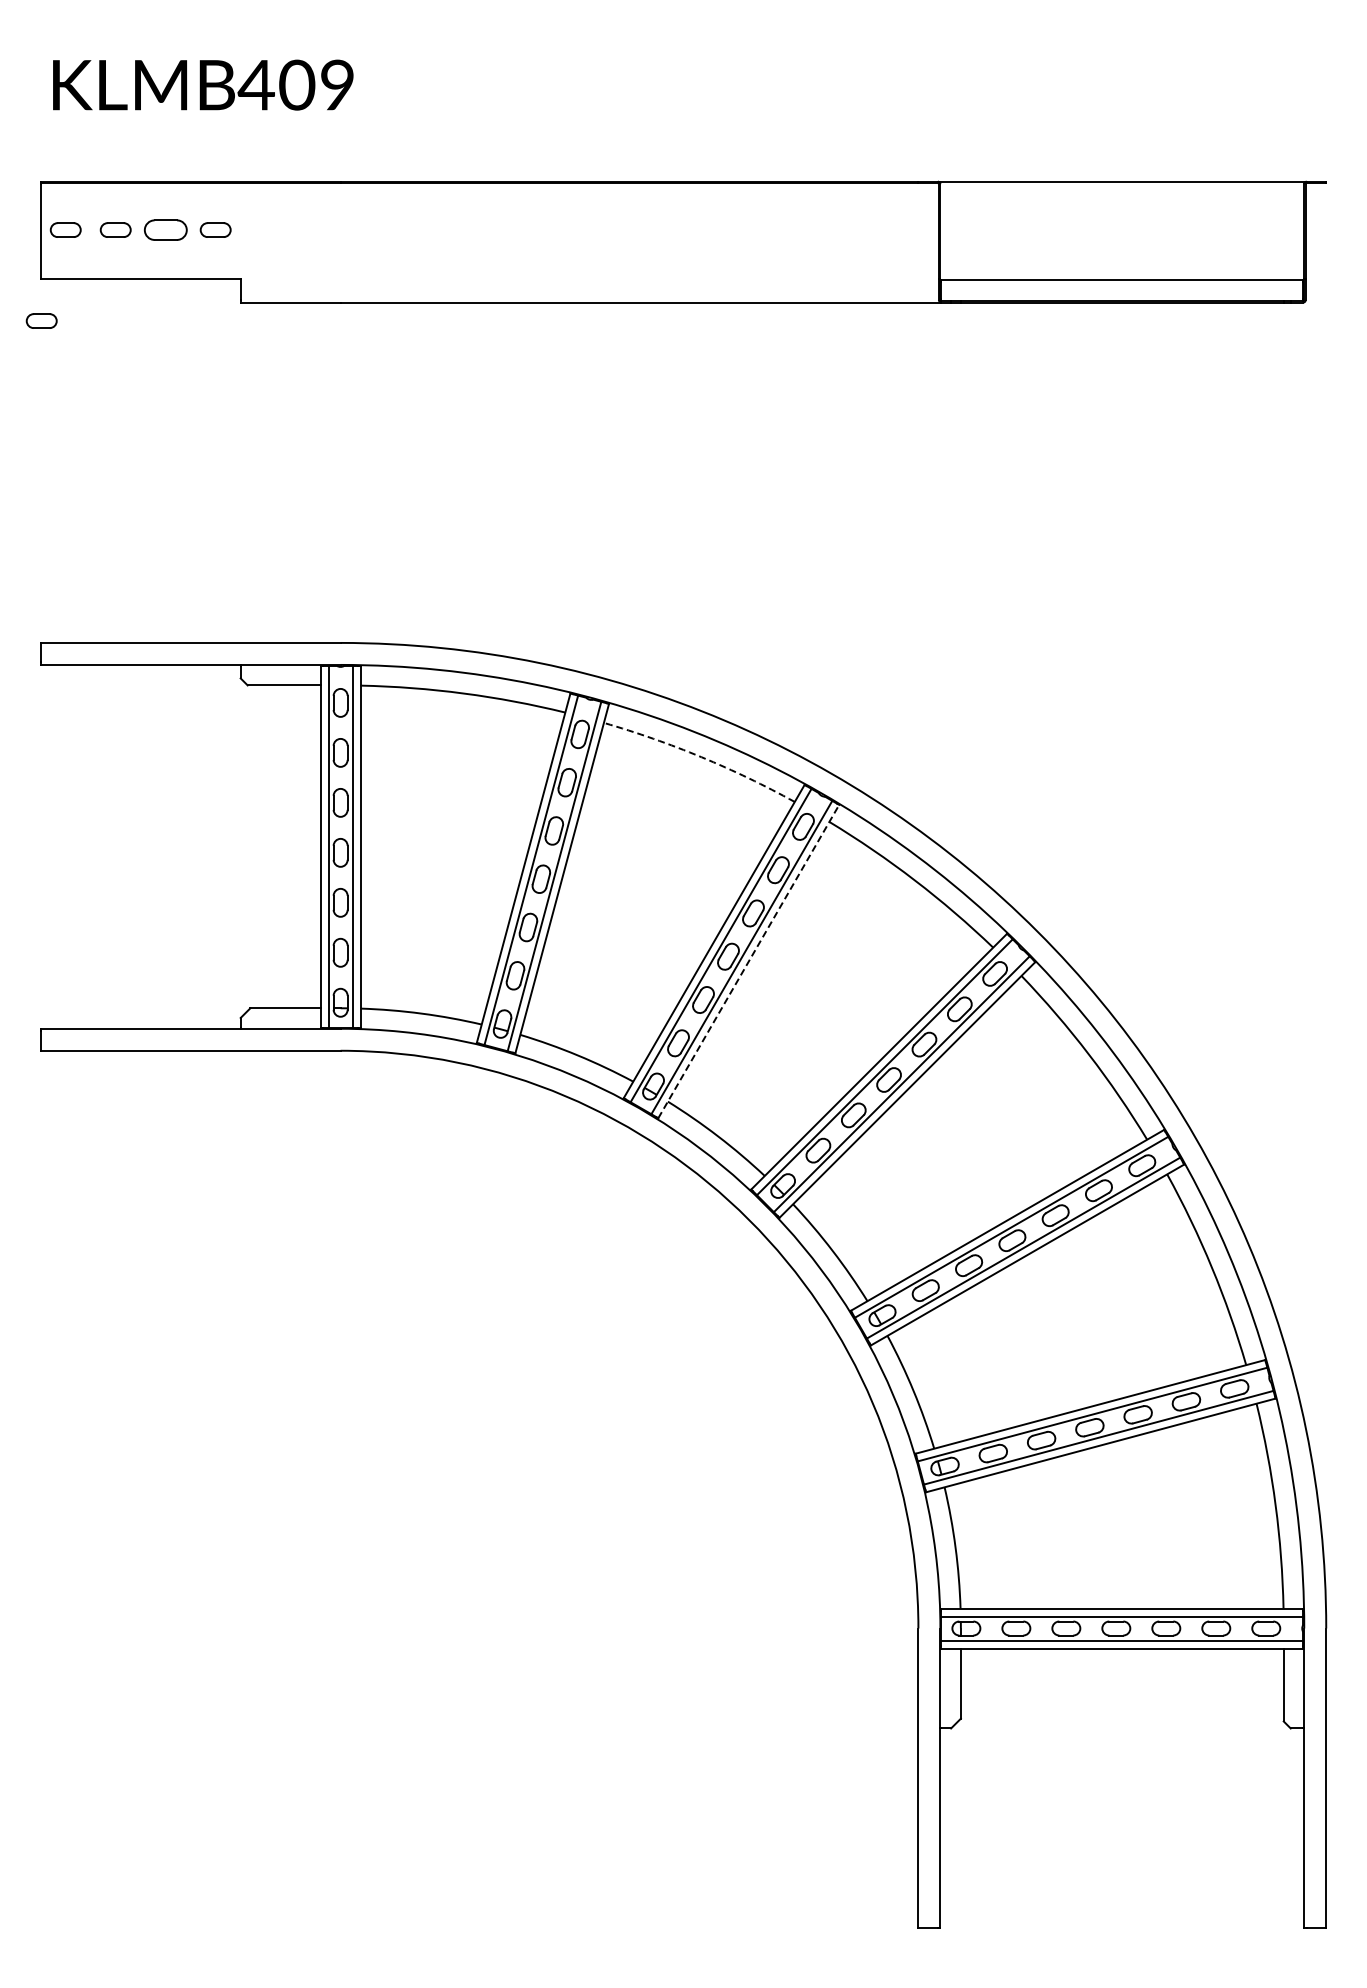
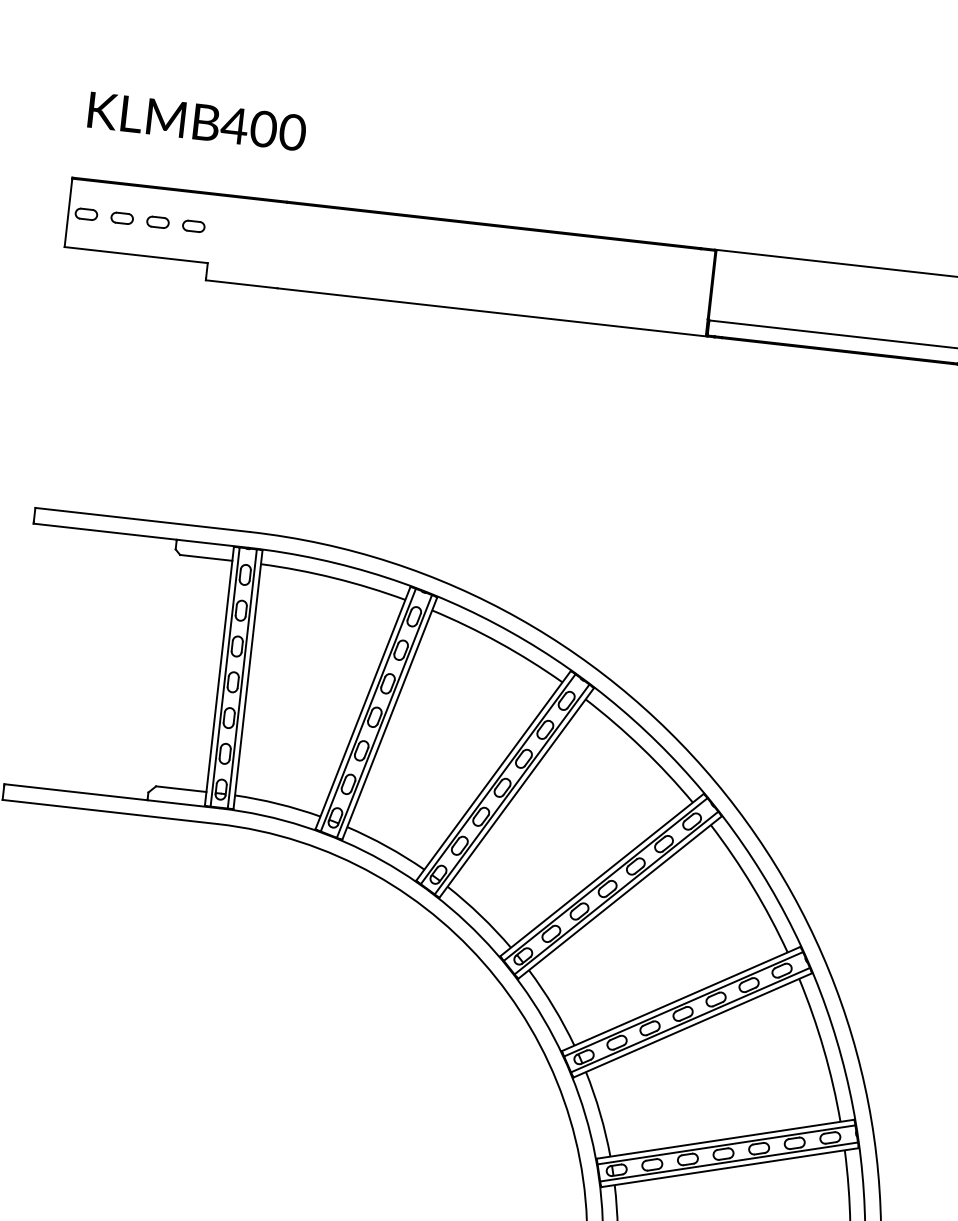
text: (337, 85) -> (292, 132), 409 -> 400
part: (165, 229) -> (157, 221), size x0.71
part: (41, 320) -> (61, 277), removed
arc: (701, 757) -> (499, 643), dashed -> solid
line: (748, 961) -> (516, 792), dashed -> solid

